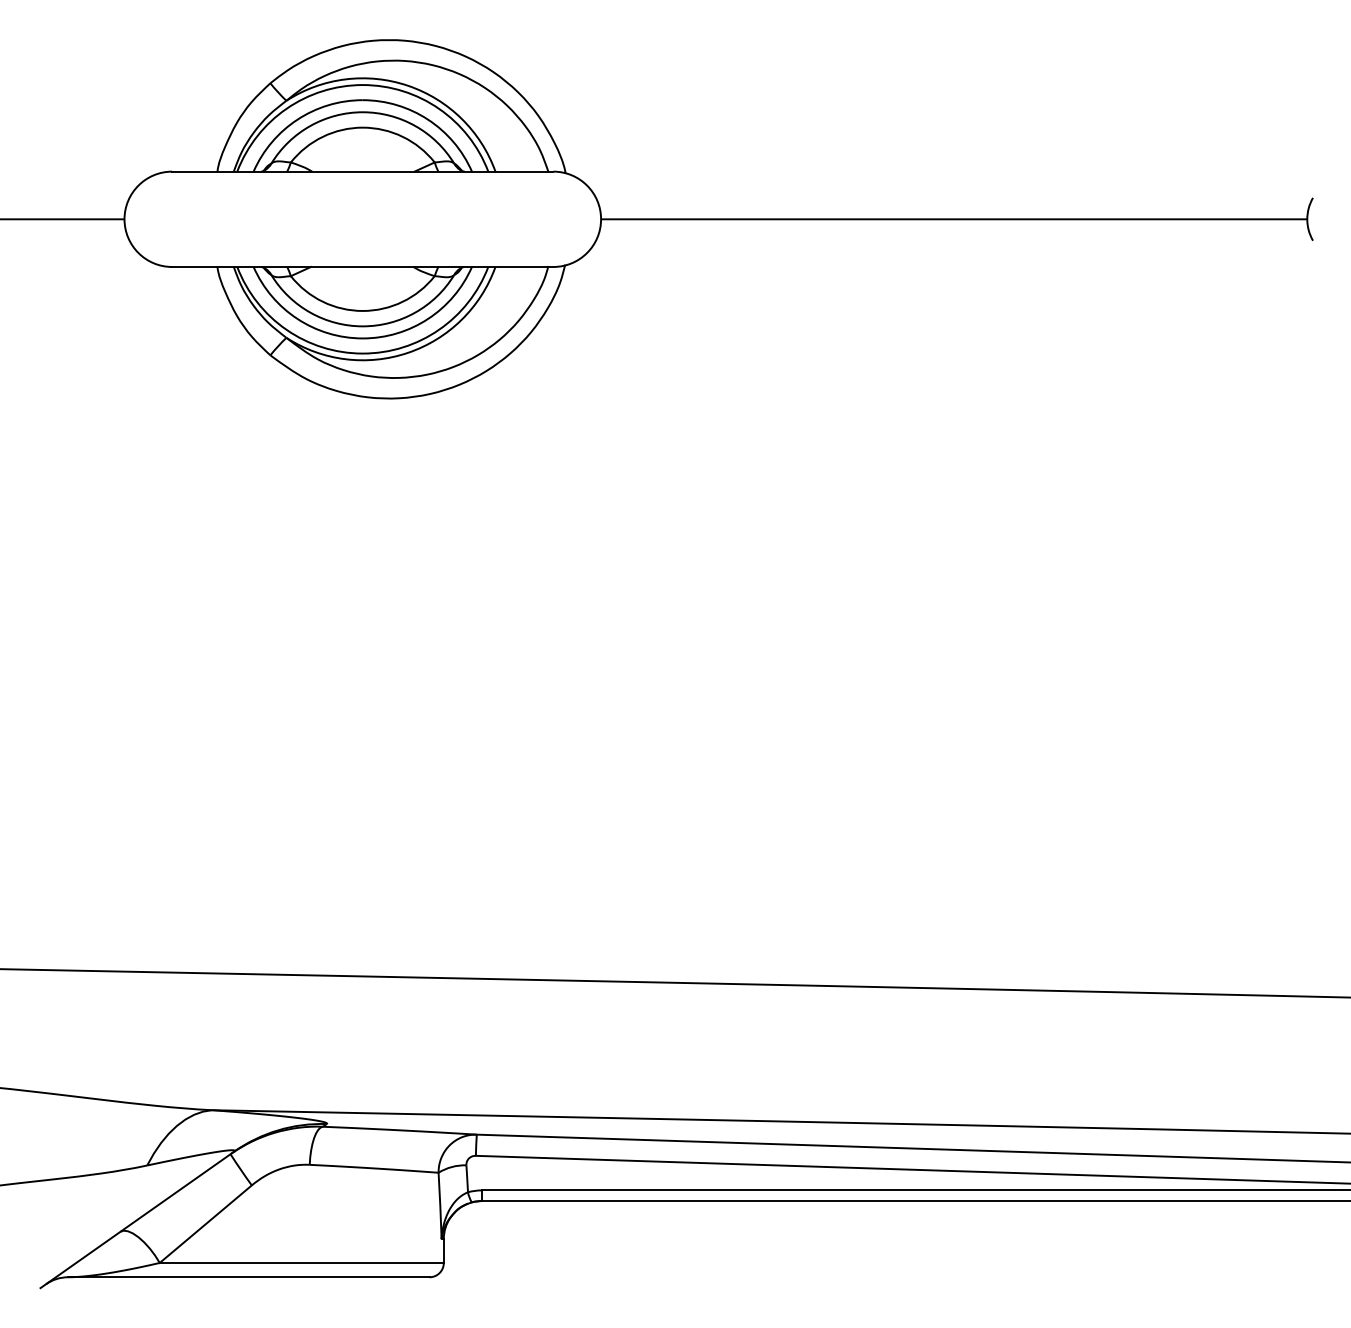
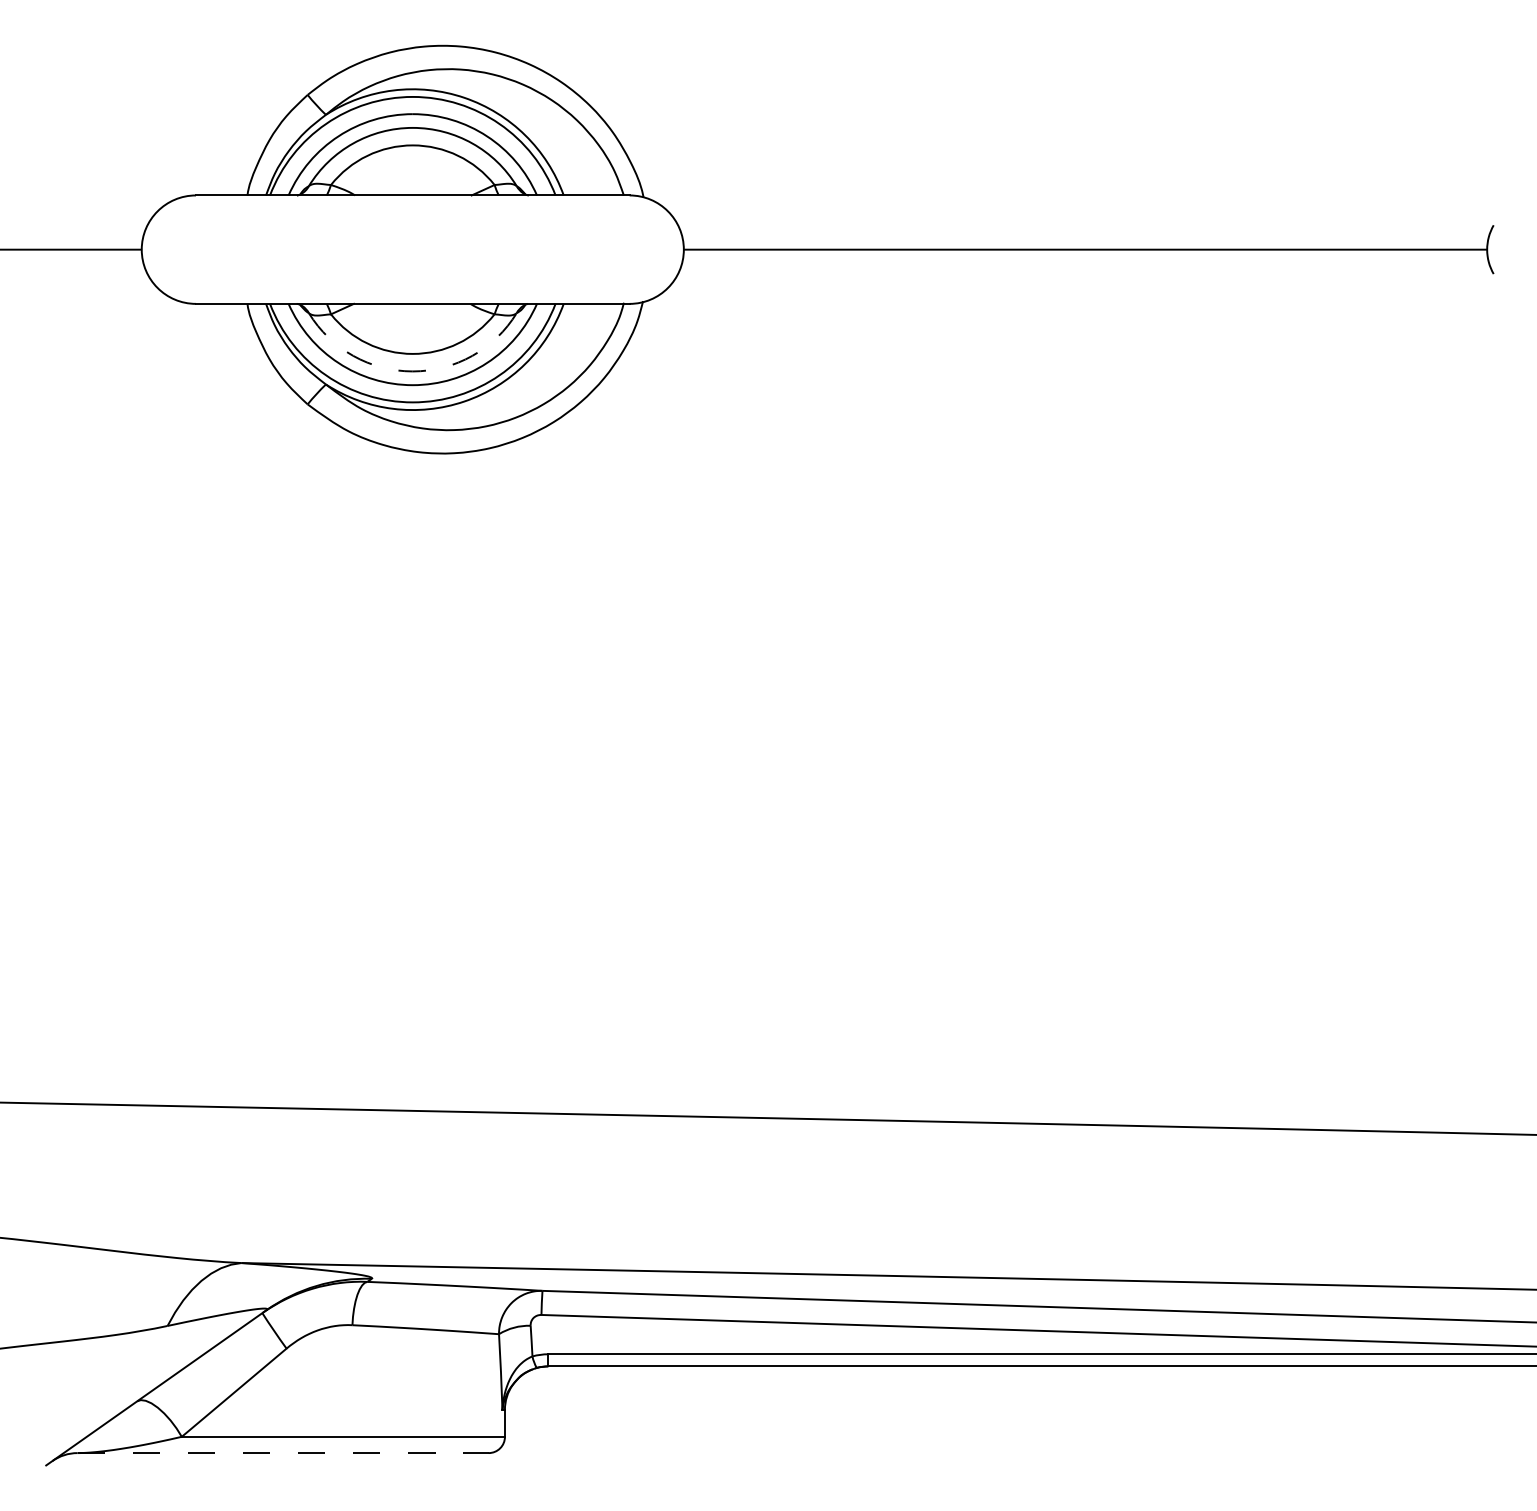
arc: (362, 326) -> (412, 371), solid -> dashed
line: (248, 1277) -> (282, 1453), solid -> dashed

